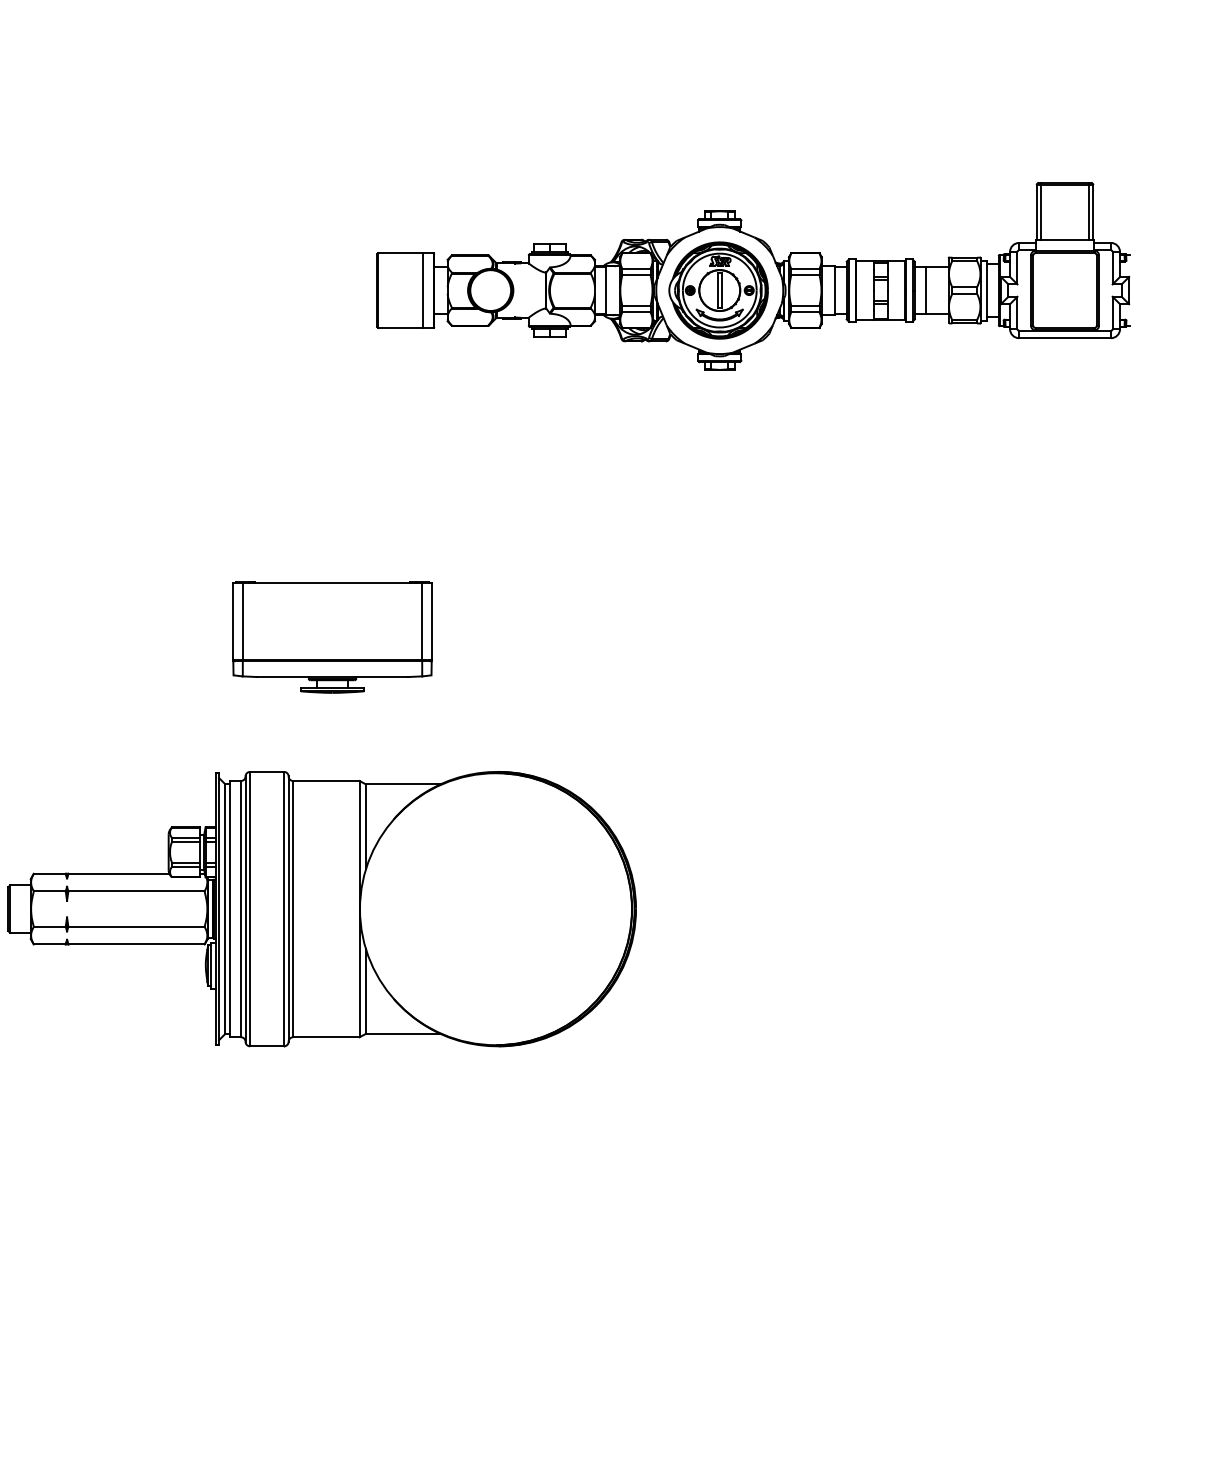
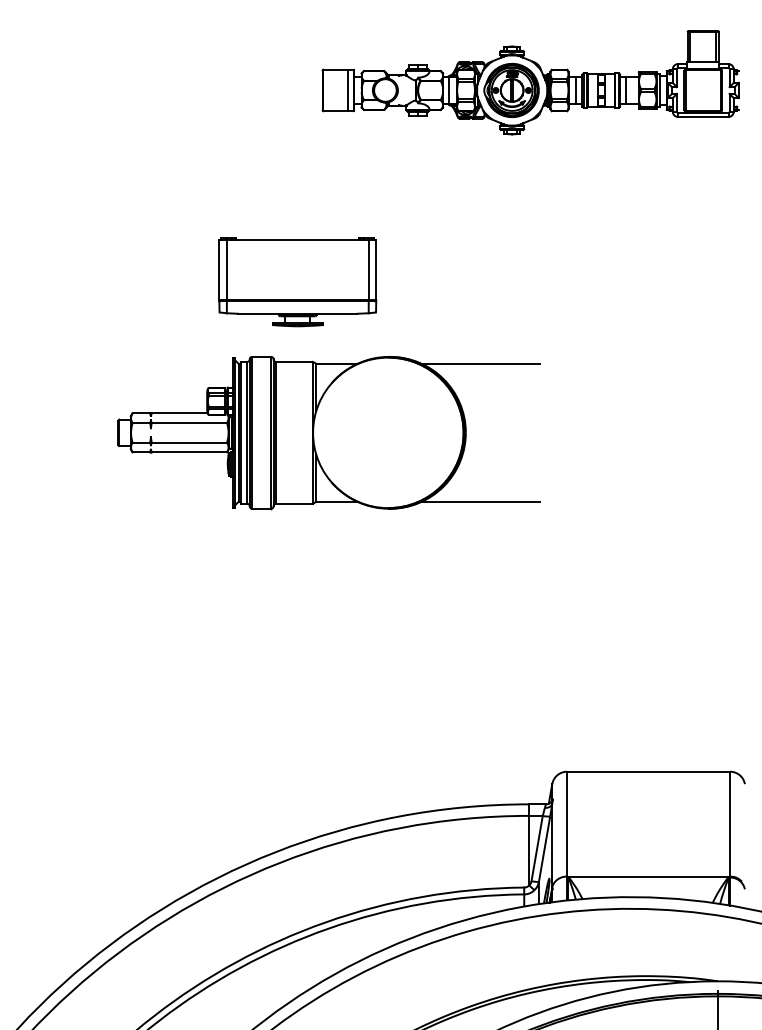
part: (331, 637) -> (297, 282), size x1.43
line: (662, 783) -> (480, 363), added
line: (662, 1033) -> (480, 501), added

